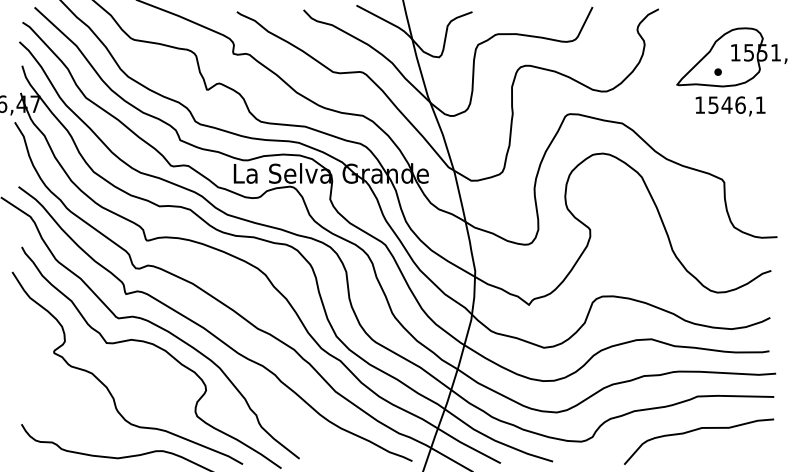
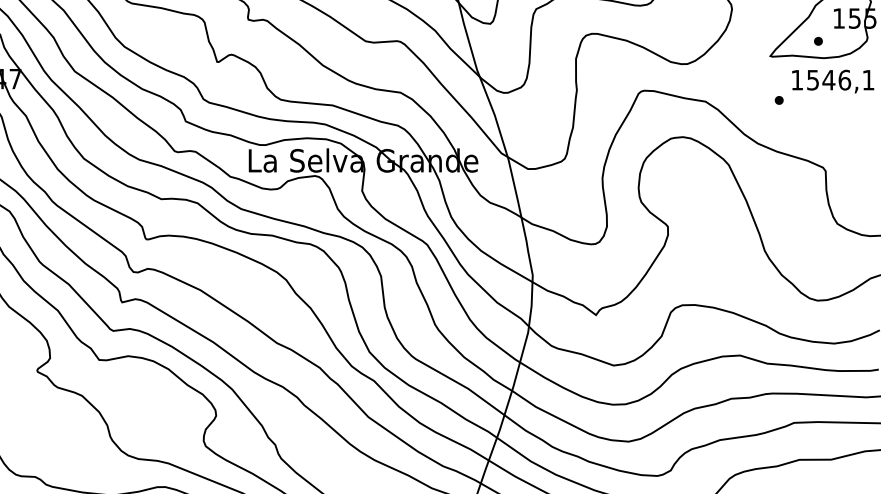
part: (684, 122) -> (778, 100), added

